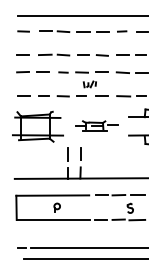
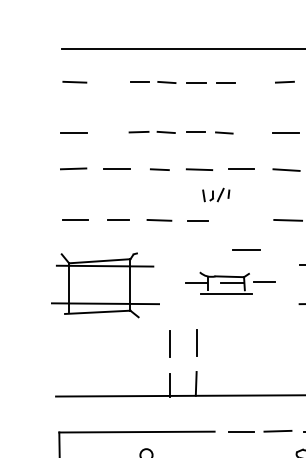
part: (74, 31) -> (183, 82), size x0.7
part: (73, 54) -> (181, 131), size x0.7
line: (101, 95) -> (245, 248), moved

